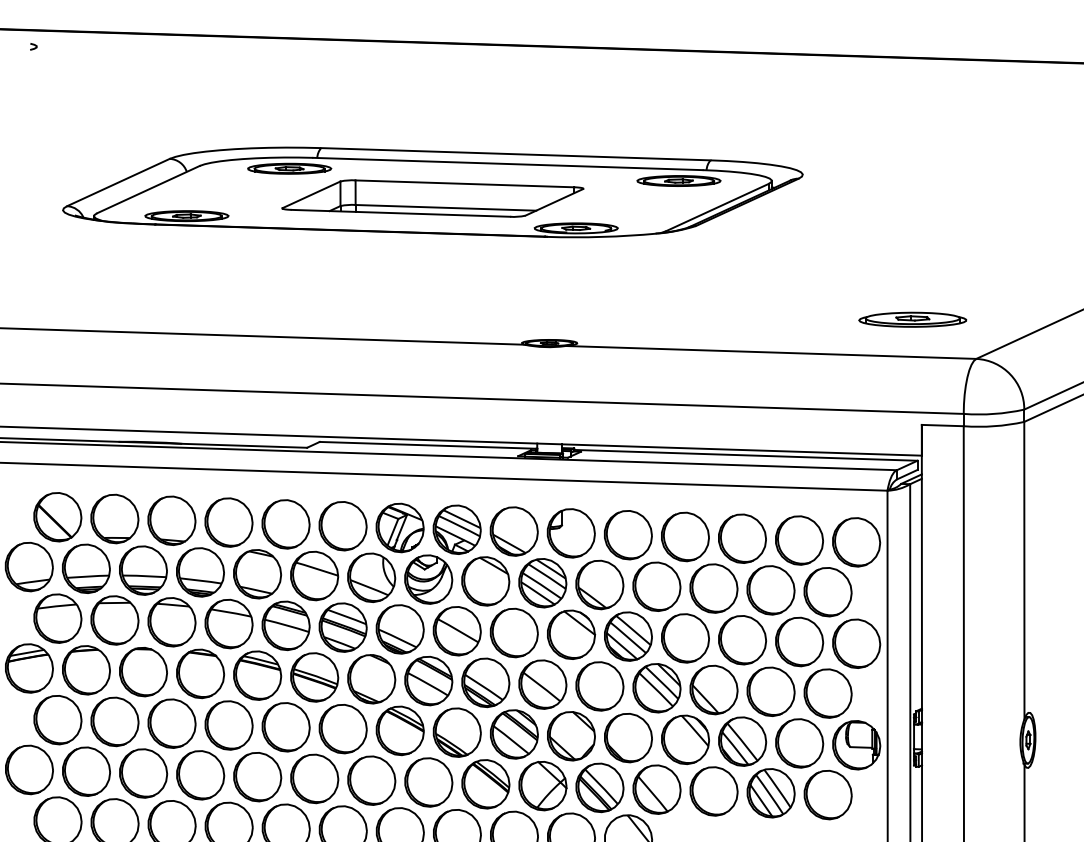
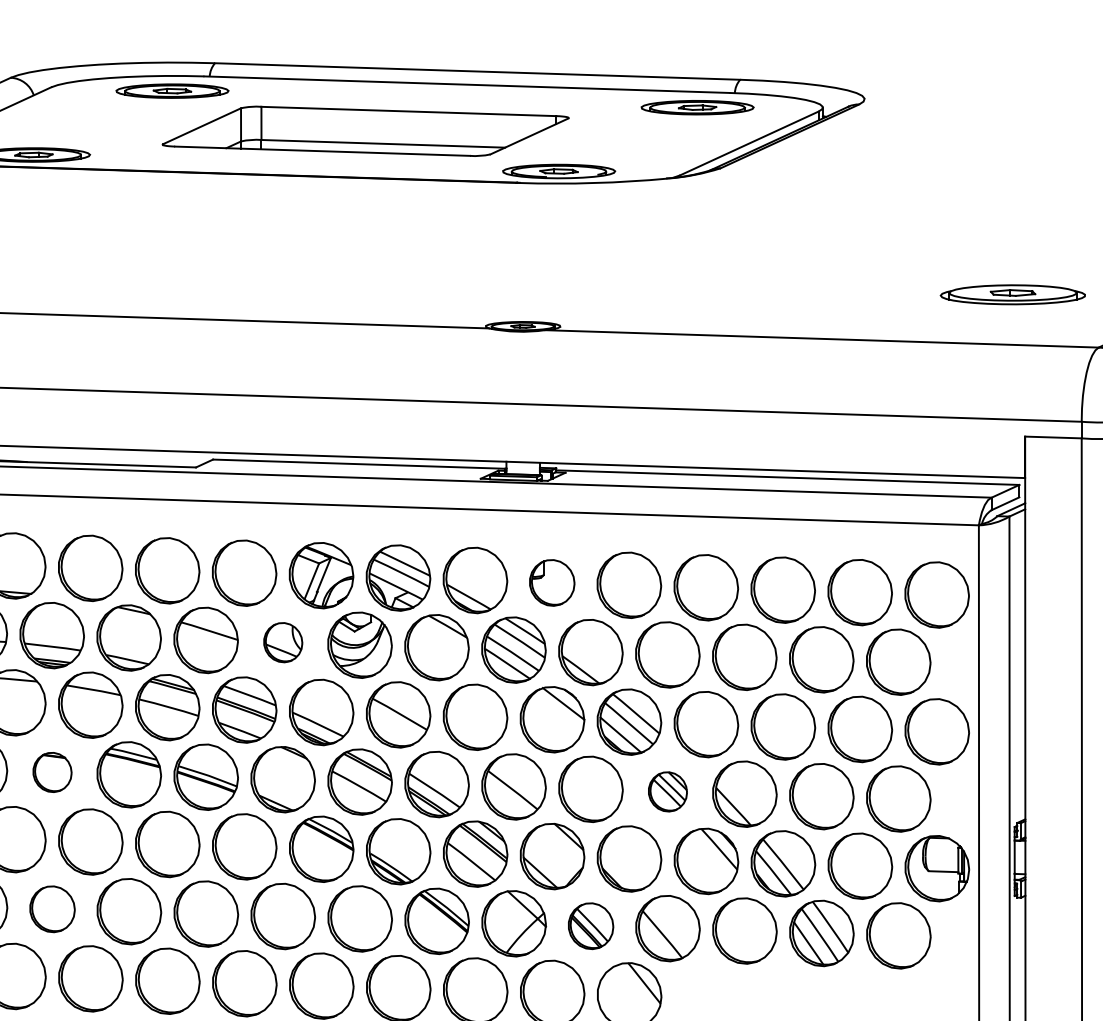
part: (570, 533) -> (551, 583), size x0.7
part: (371, 577) -> (282, 642), size x0.6
part: (200, 673) -> (52, 771), size x0.6
part: (656, 688) -> (667, 792), size x0.6
part: (200, 775) -> (52, 909), size x0.7
part: (599, 787) -> (590, 925), size x0.7

